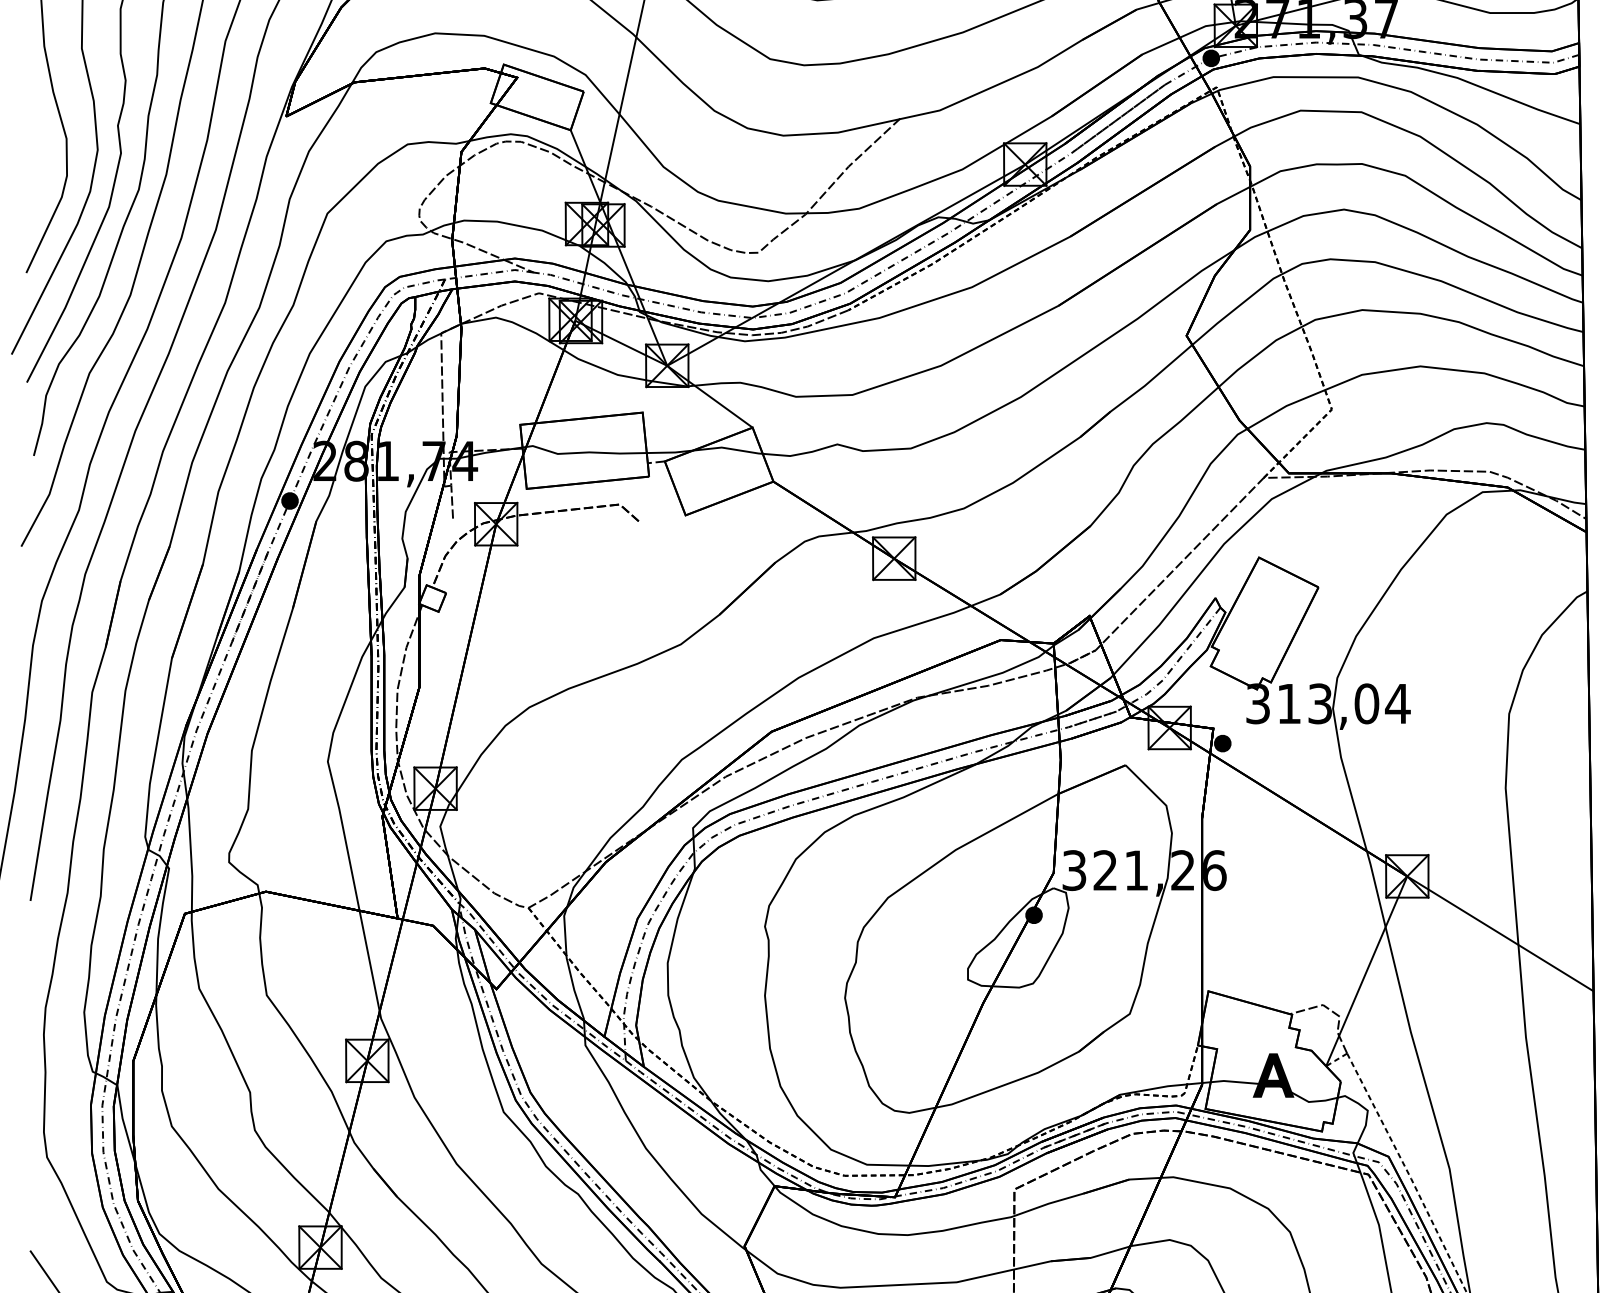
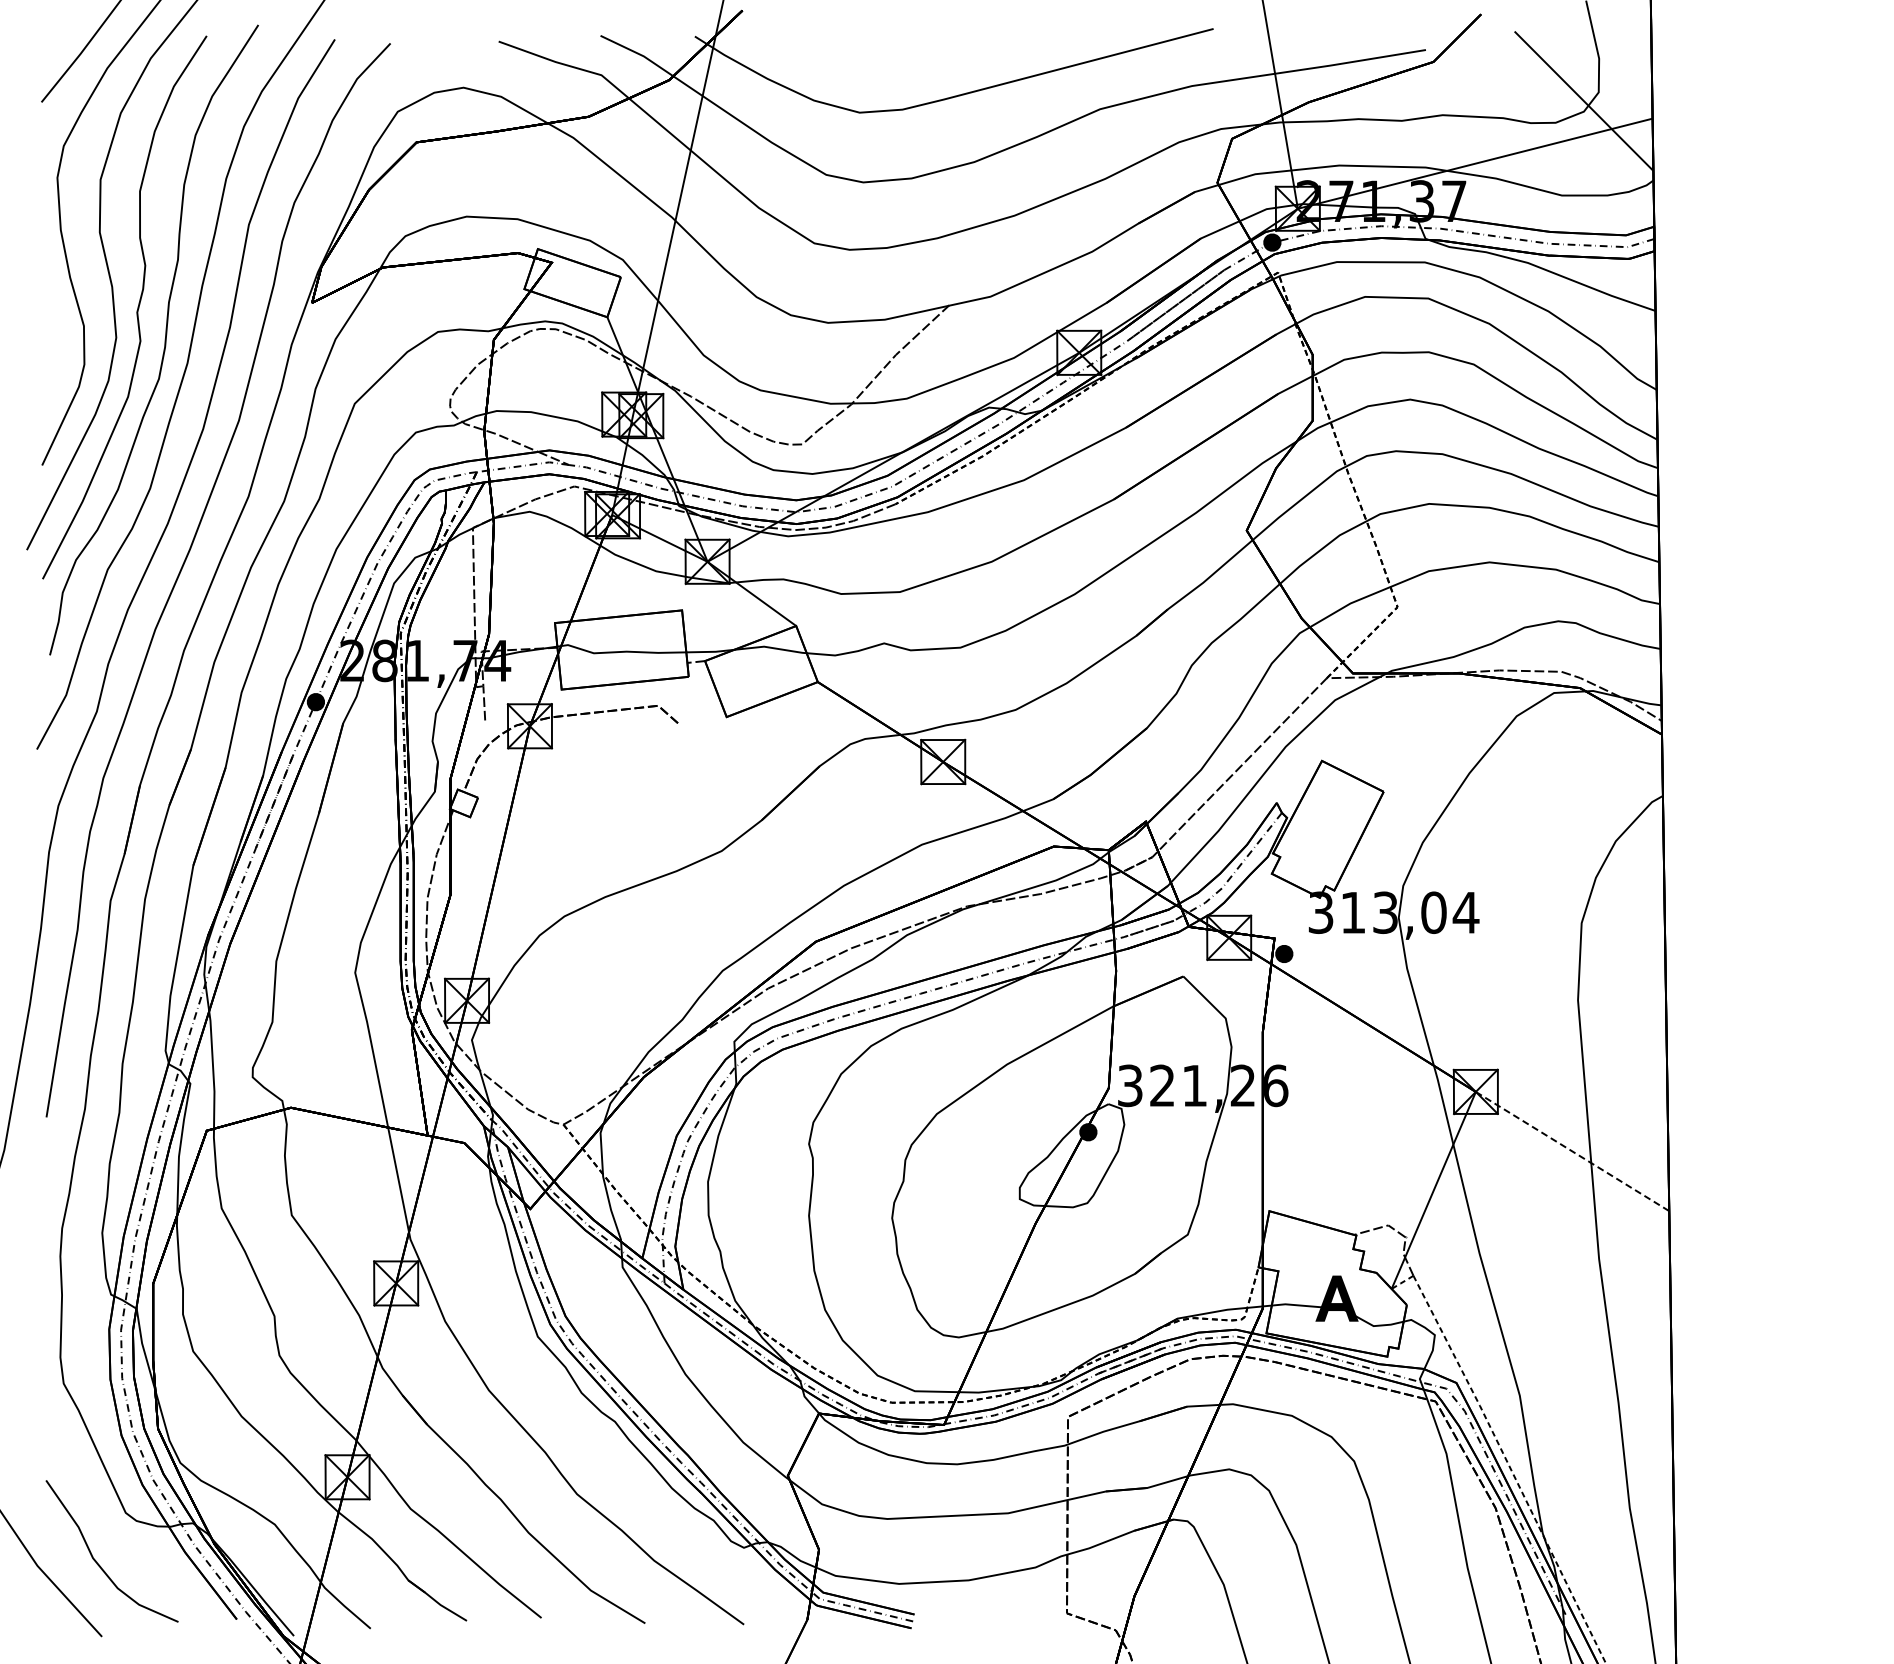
line: (1500, 933) -> (1572, 1151), solid -> dashed

